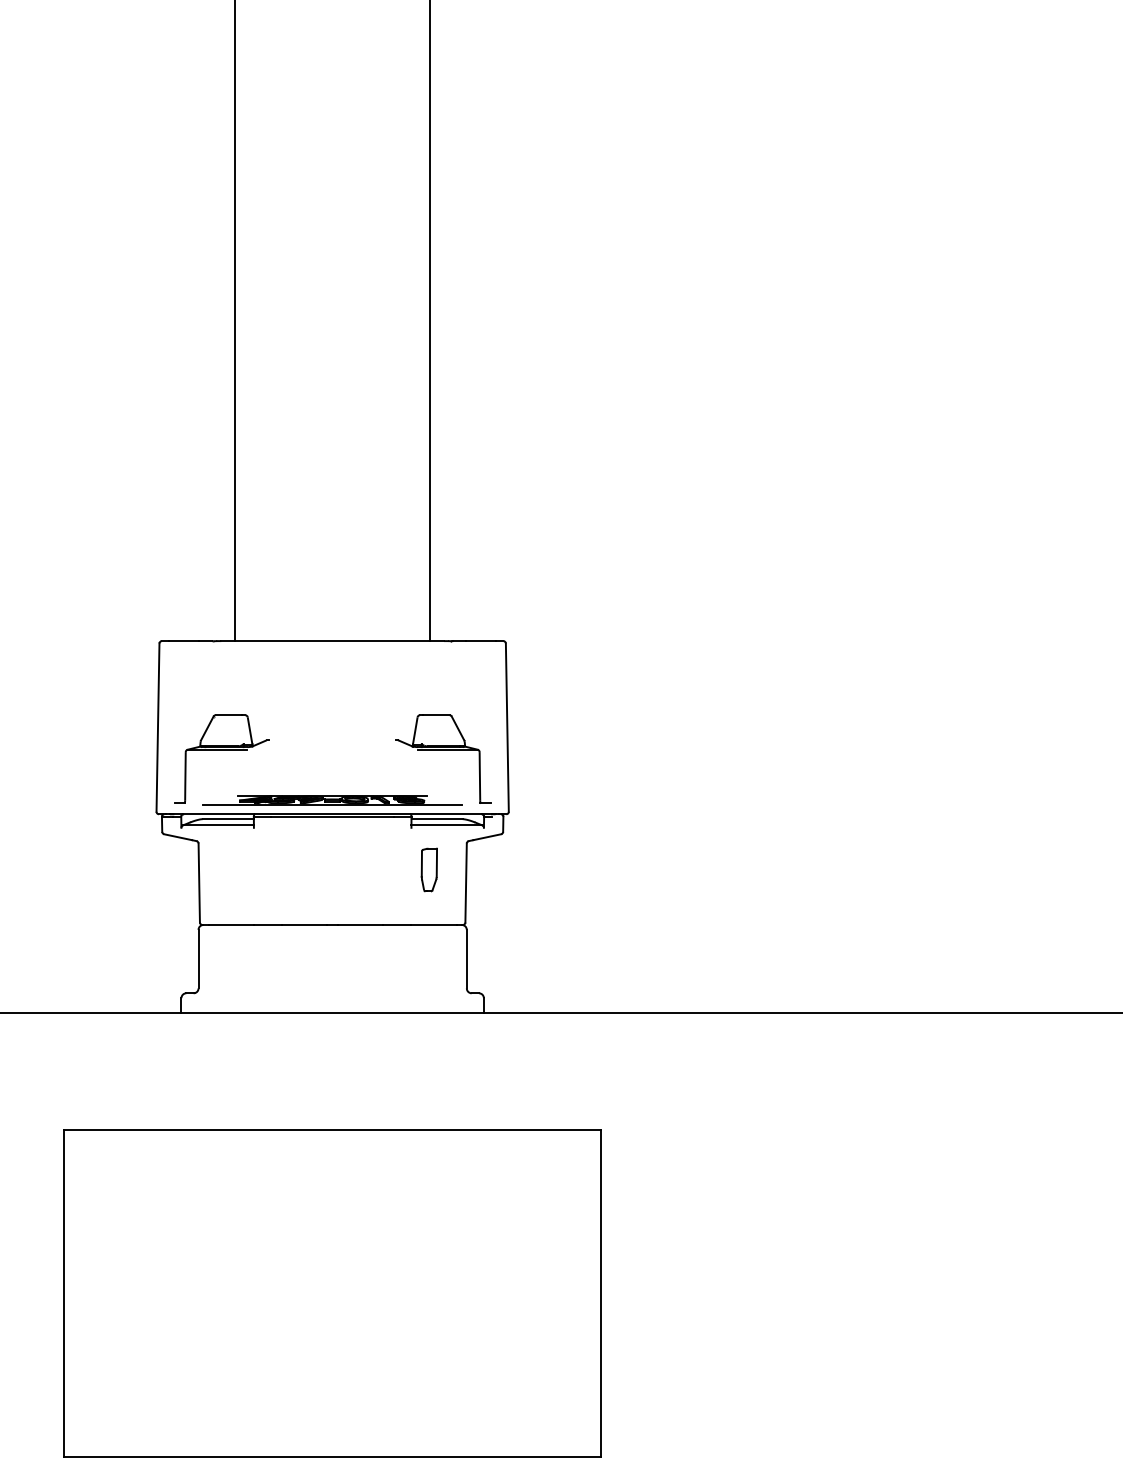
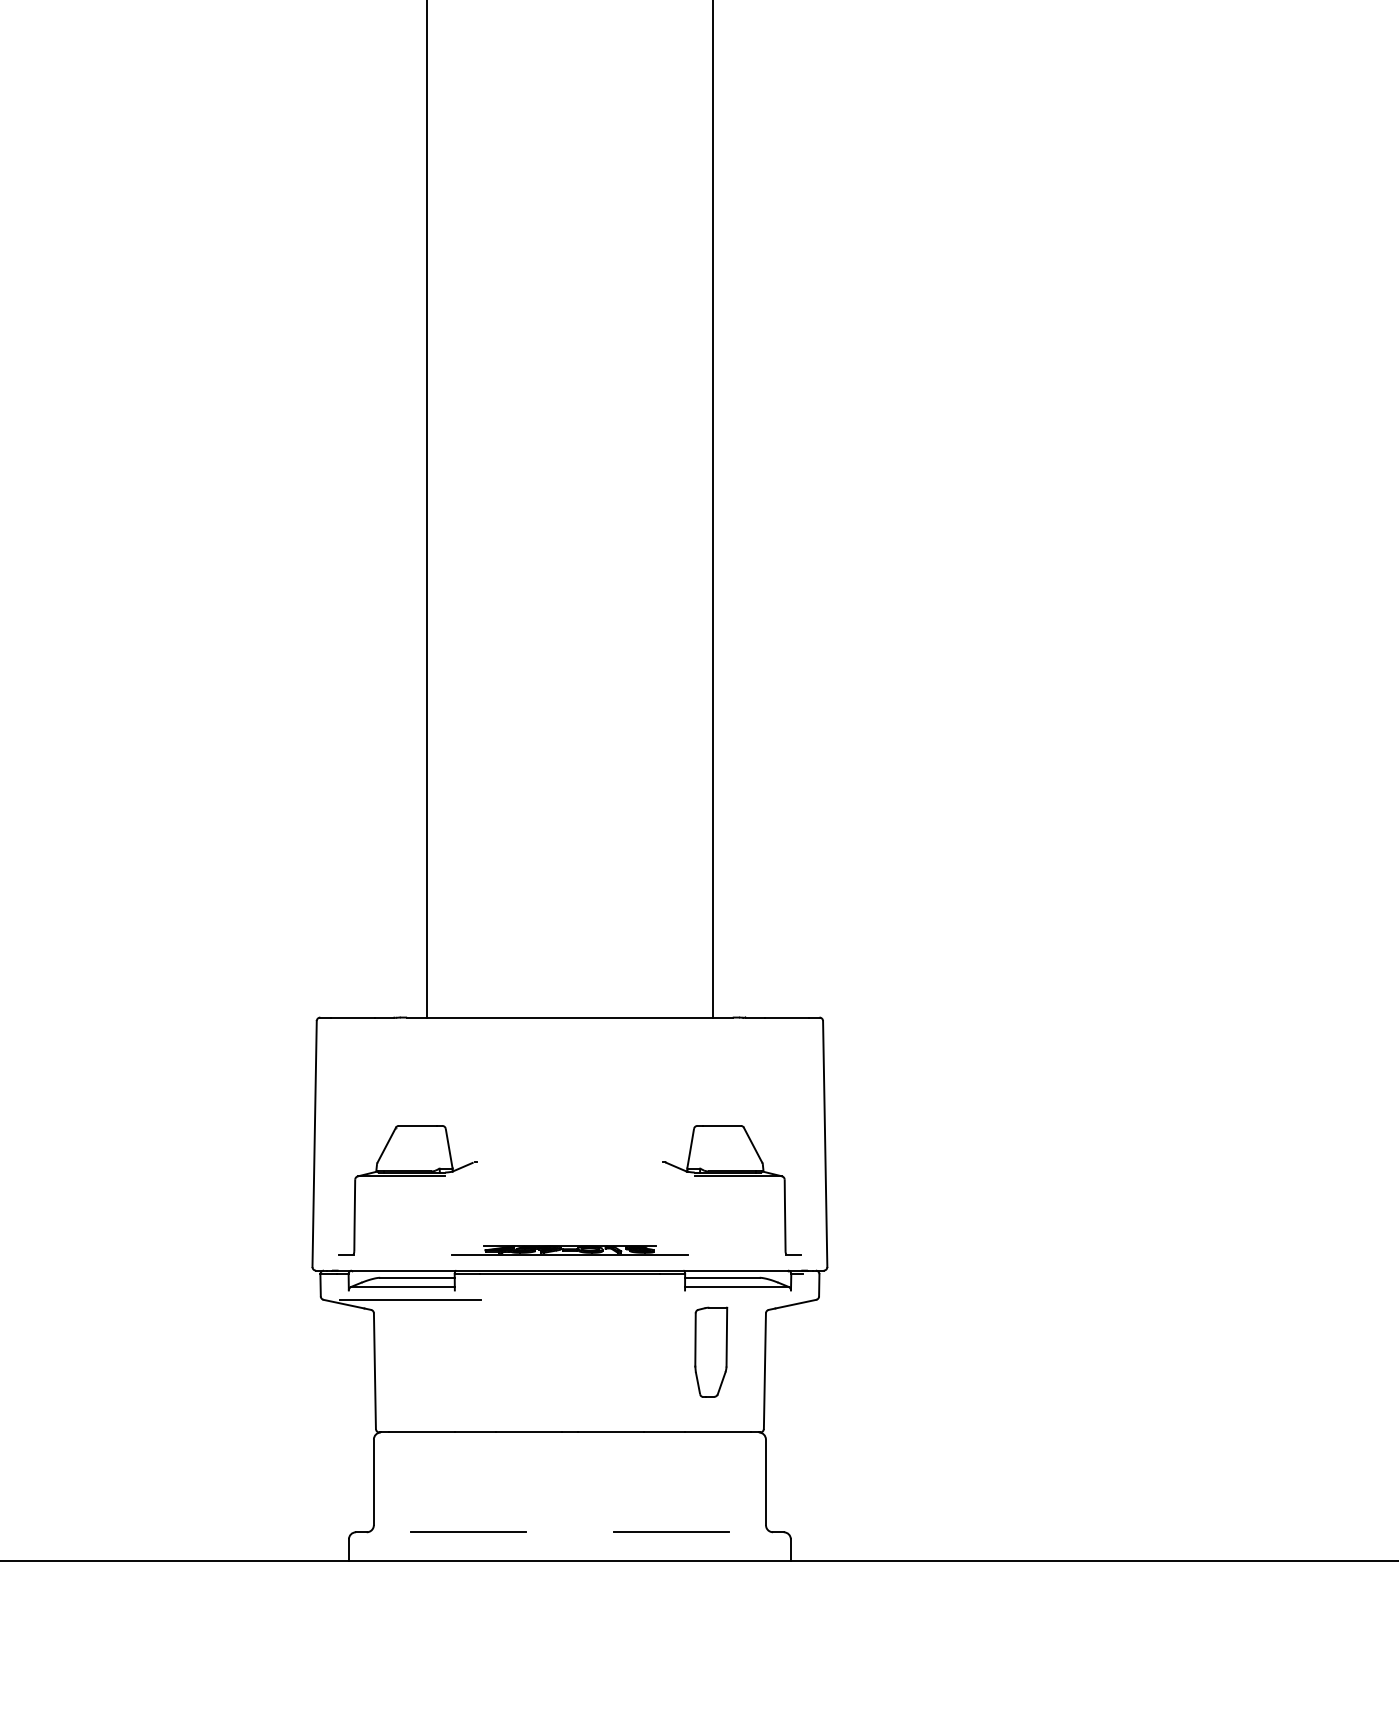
part: (332, 799) -> (569, 1249), size x0.62
line: (223, 834) -> (410, 1300), added
part: (429, 869) -> (711, 1351), size x1.43
line: (262, 993) -> (467, 1532), added
line: (401, 993) -> (670, 1532), added

